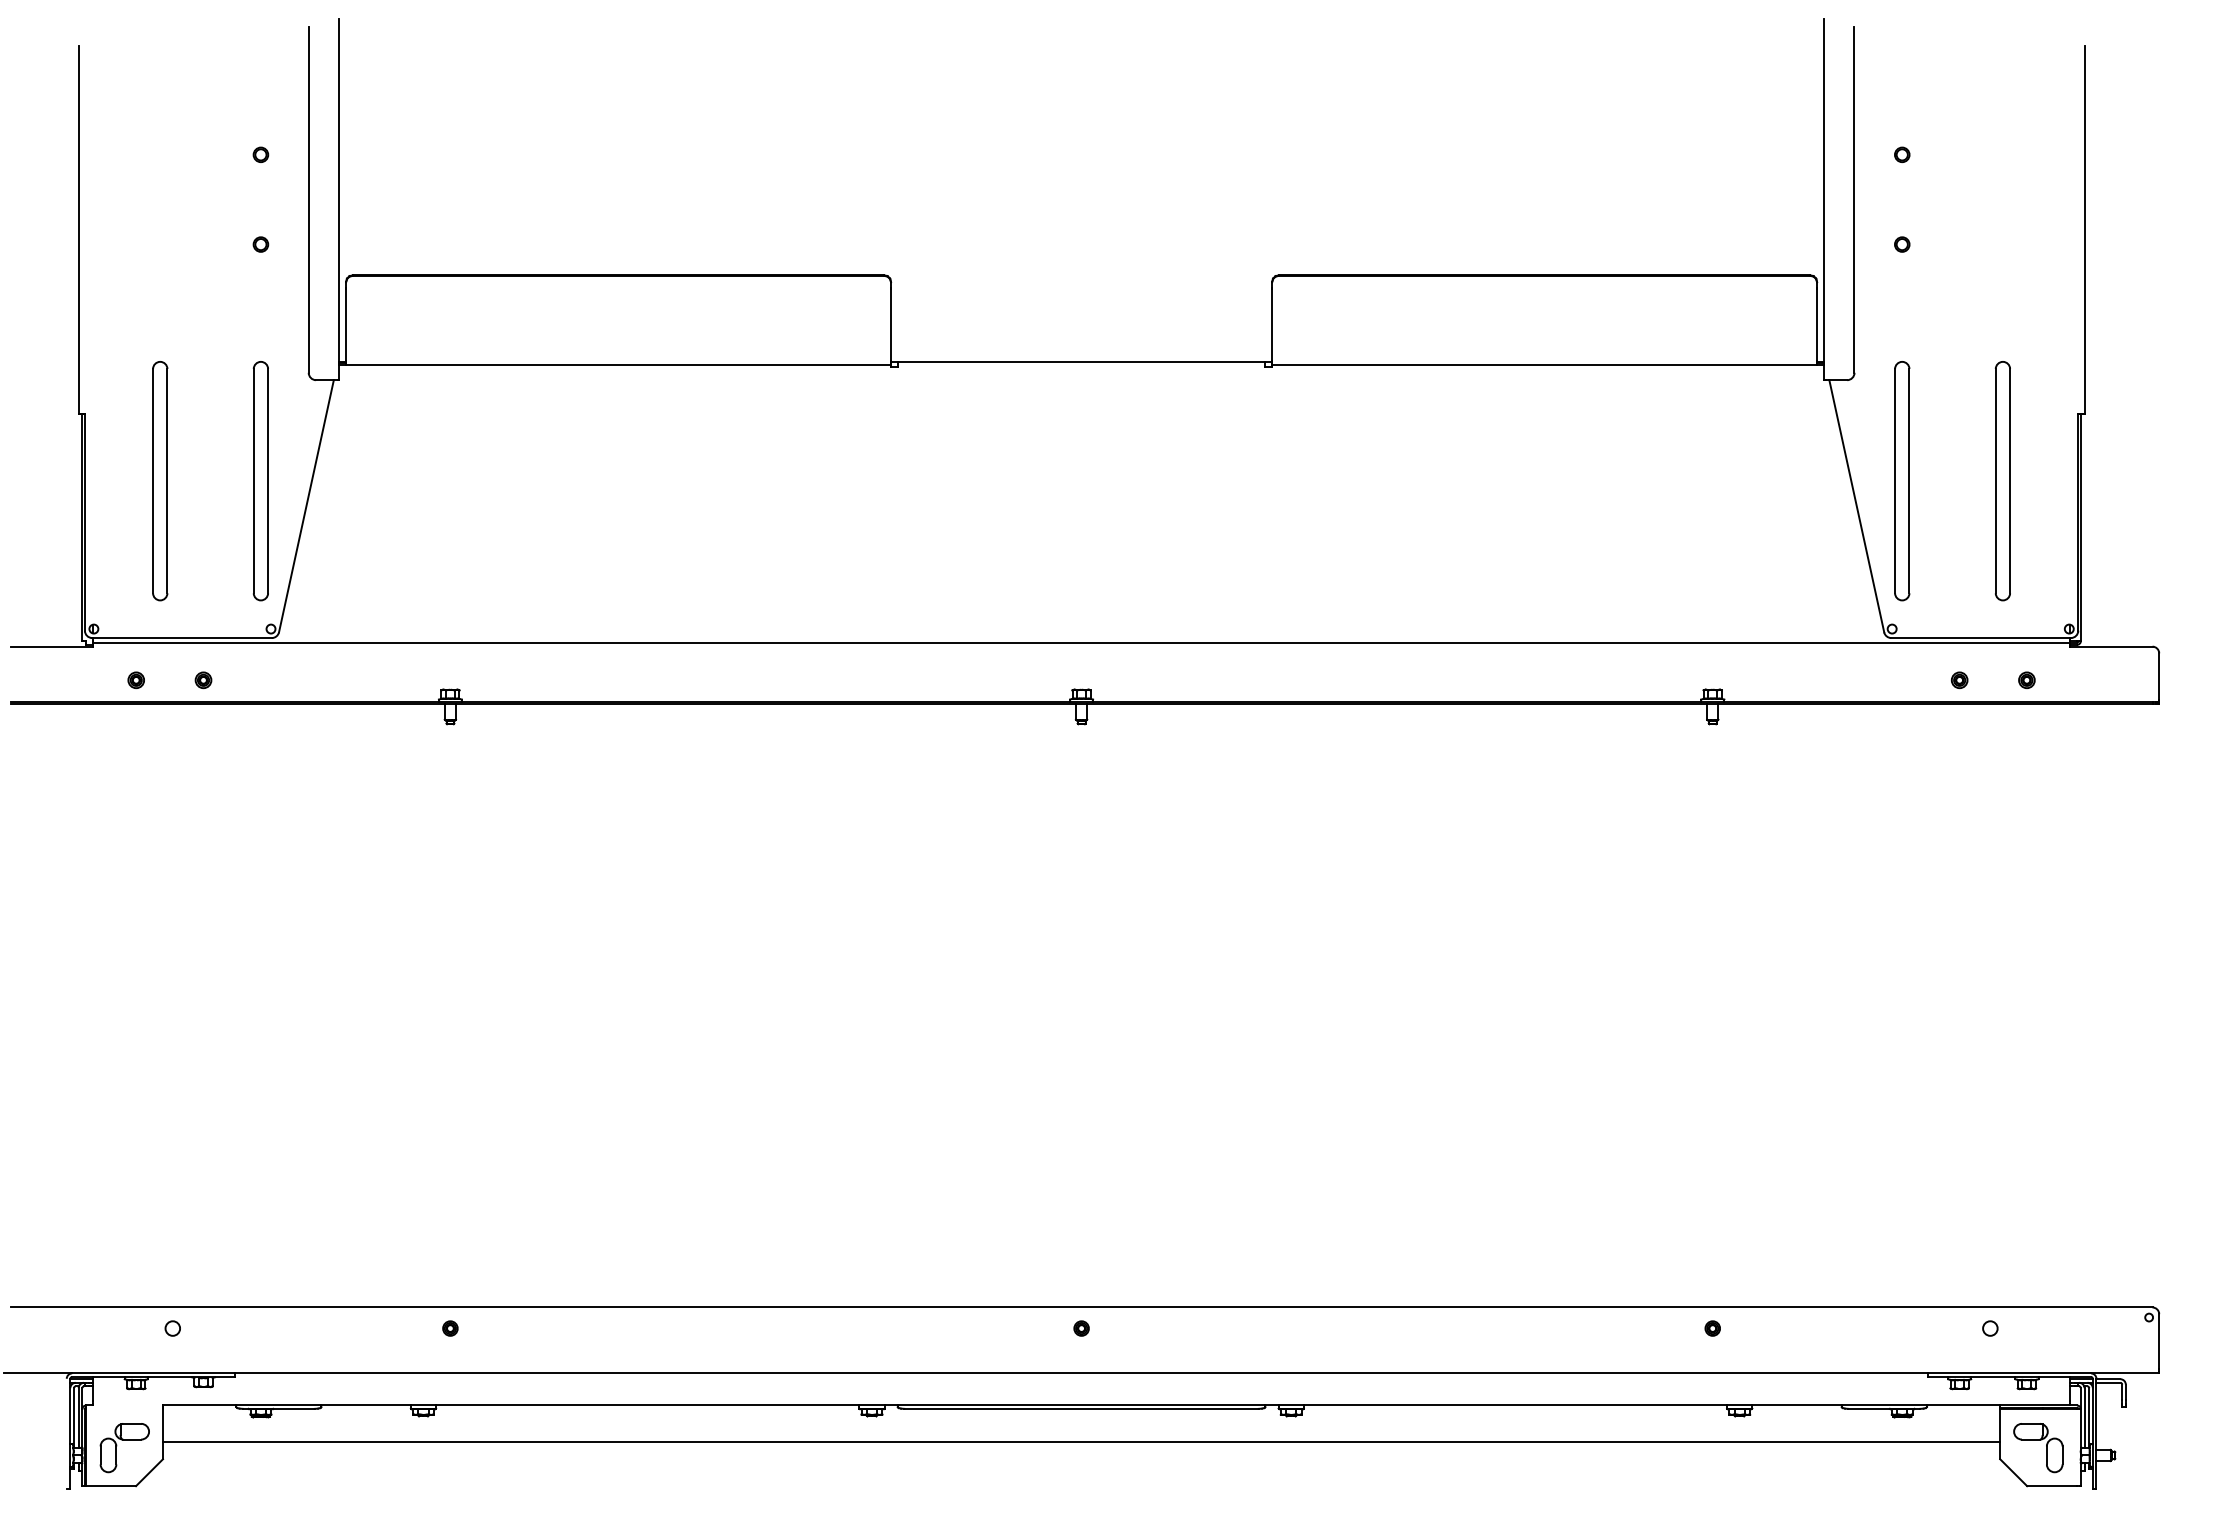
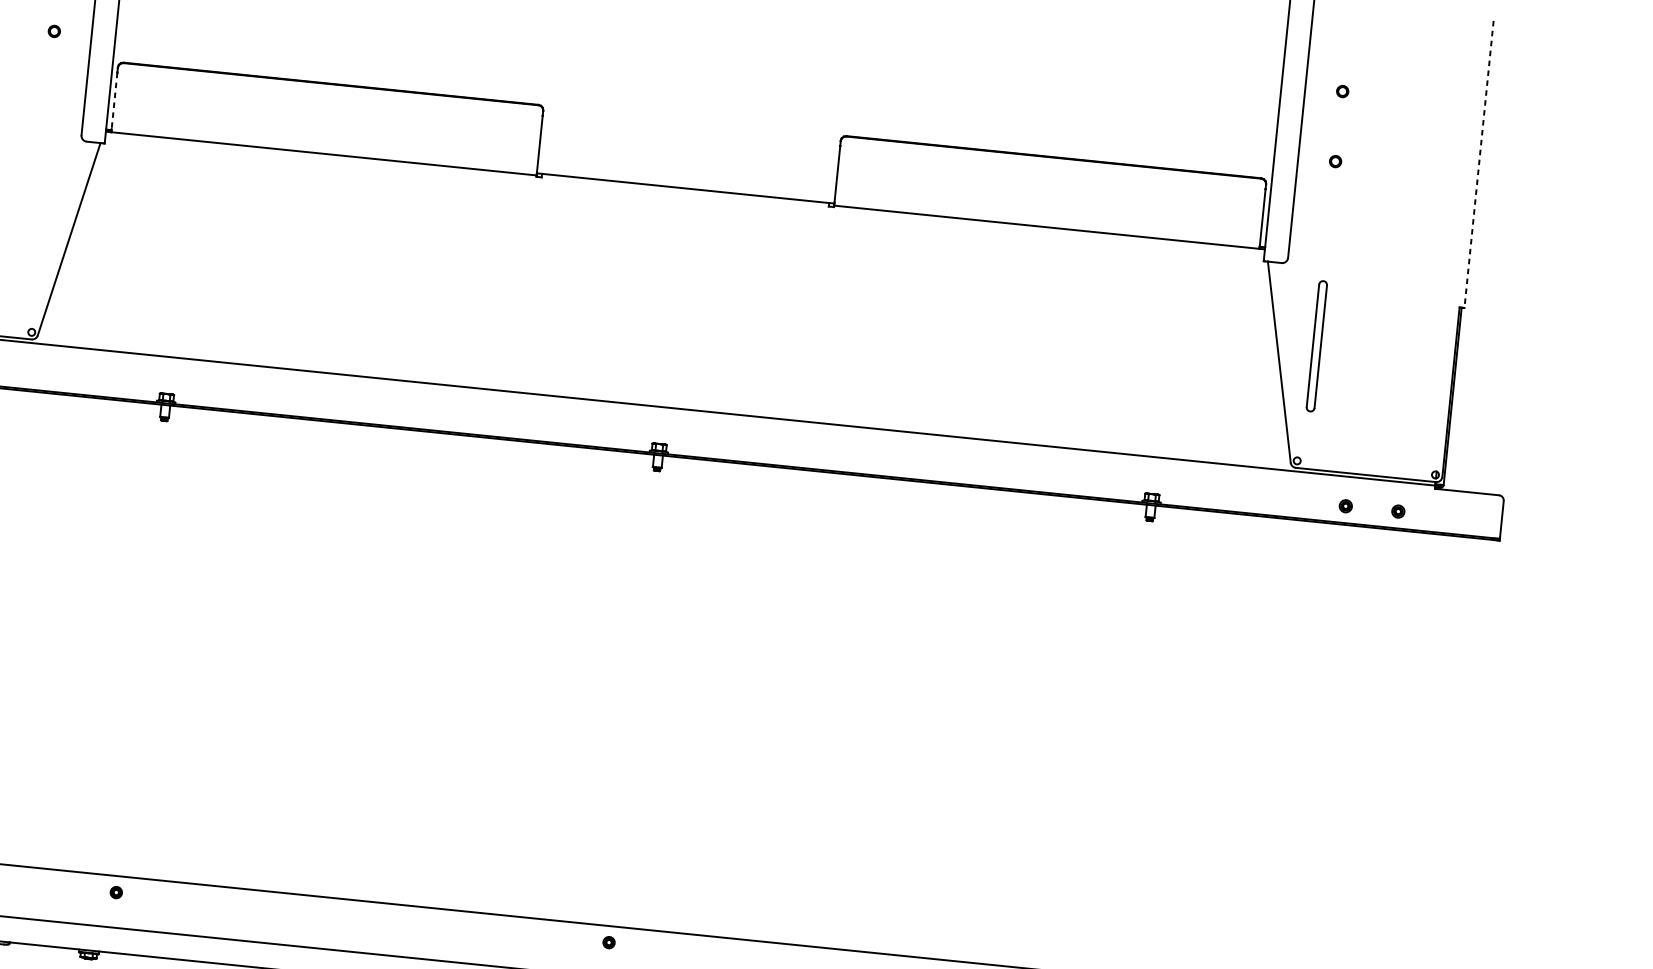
line: (2084, 229) -> (1479, 164), solid -> dashed
line: (346, 325) -> (114, 101), solid -> dashed
part: (260, 481) -> (35, 216), removed
part: (1902, 481) -> (1316, 346), size x0.7
part: (2002, 481) -> (1395, 354), removed

